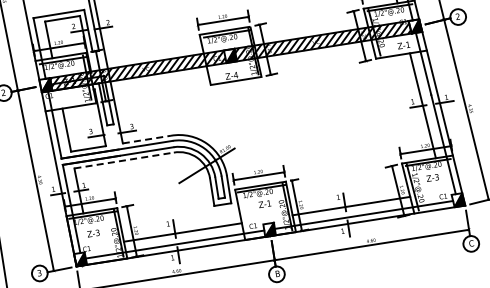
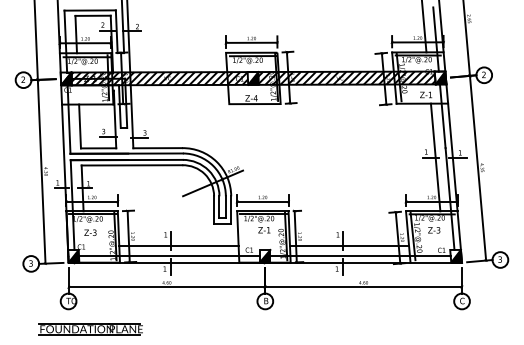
line: (147, 139) -> (158, 148), dashed -> solid
line: (124, 160) -> (132, 165), dashed -> solid

